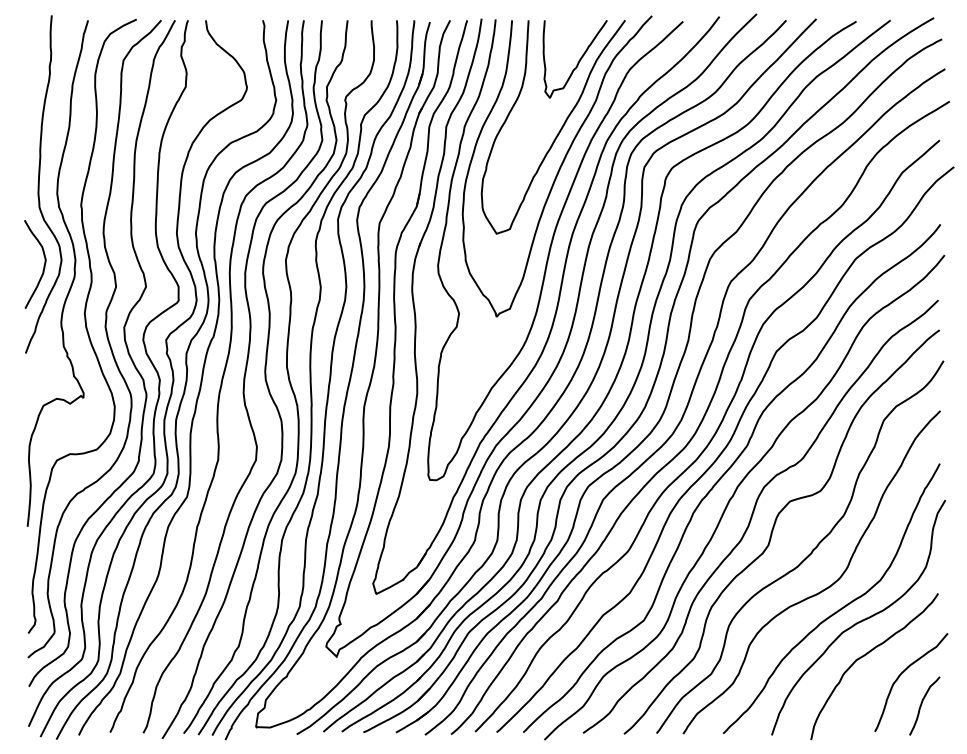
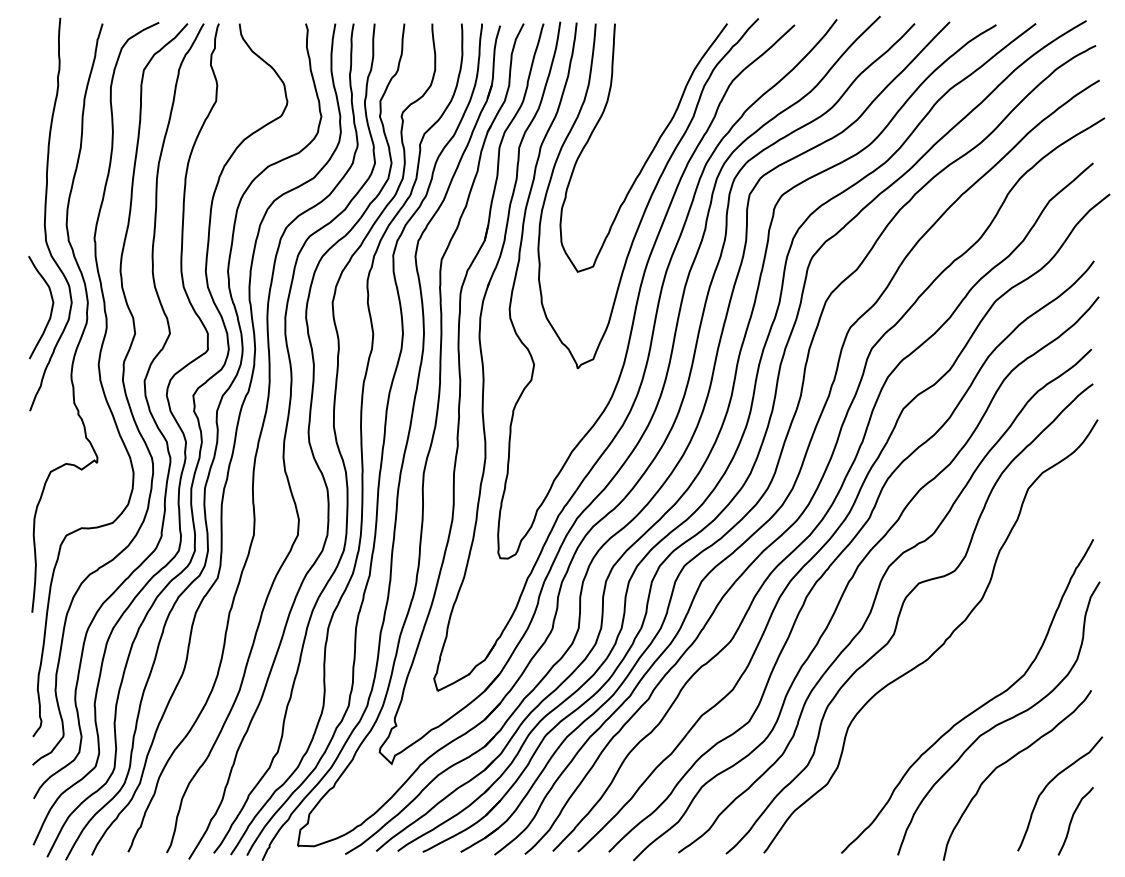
curve: (578, 60) -> (673, 70), removed
curve: (821, 590) -> (955, 686), removed

